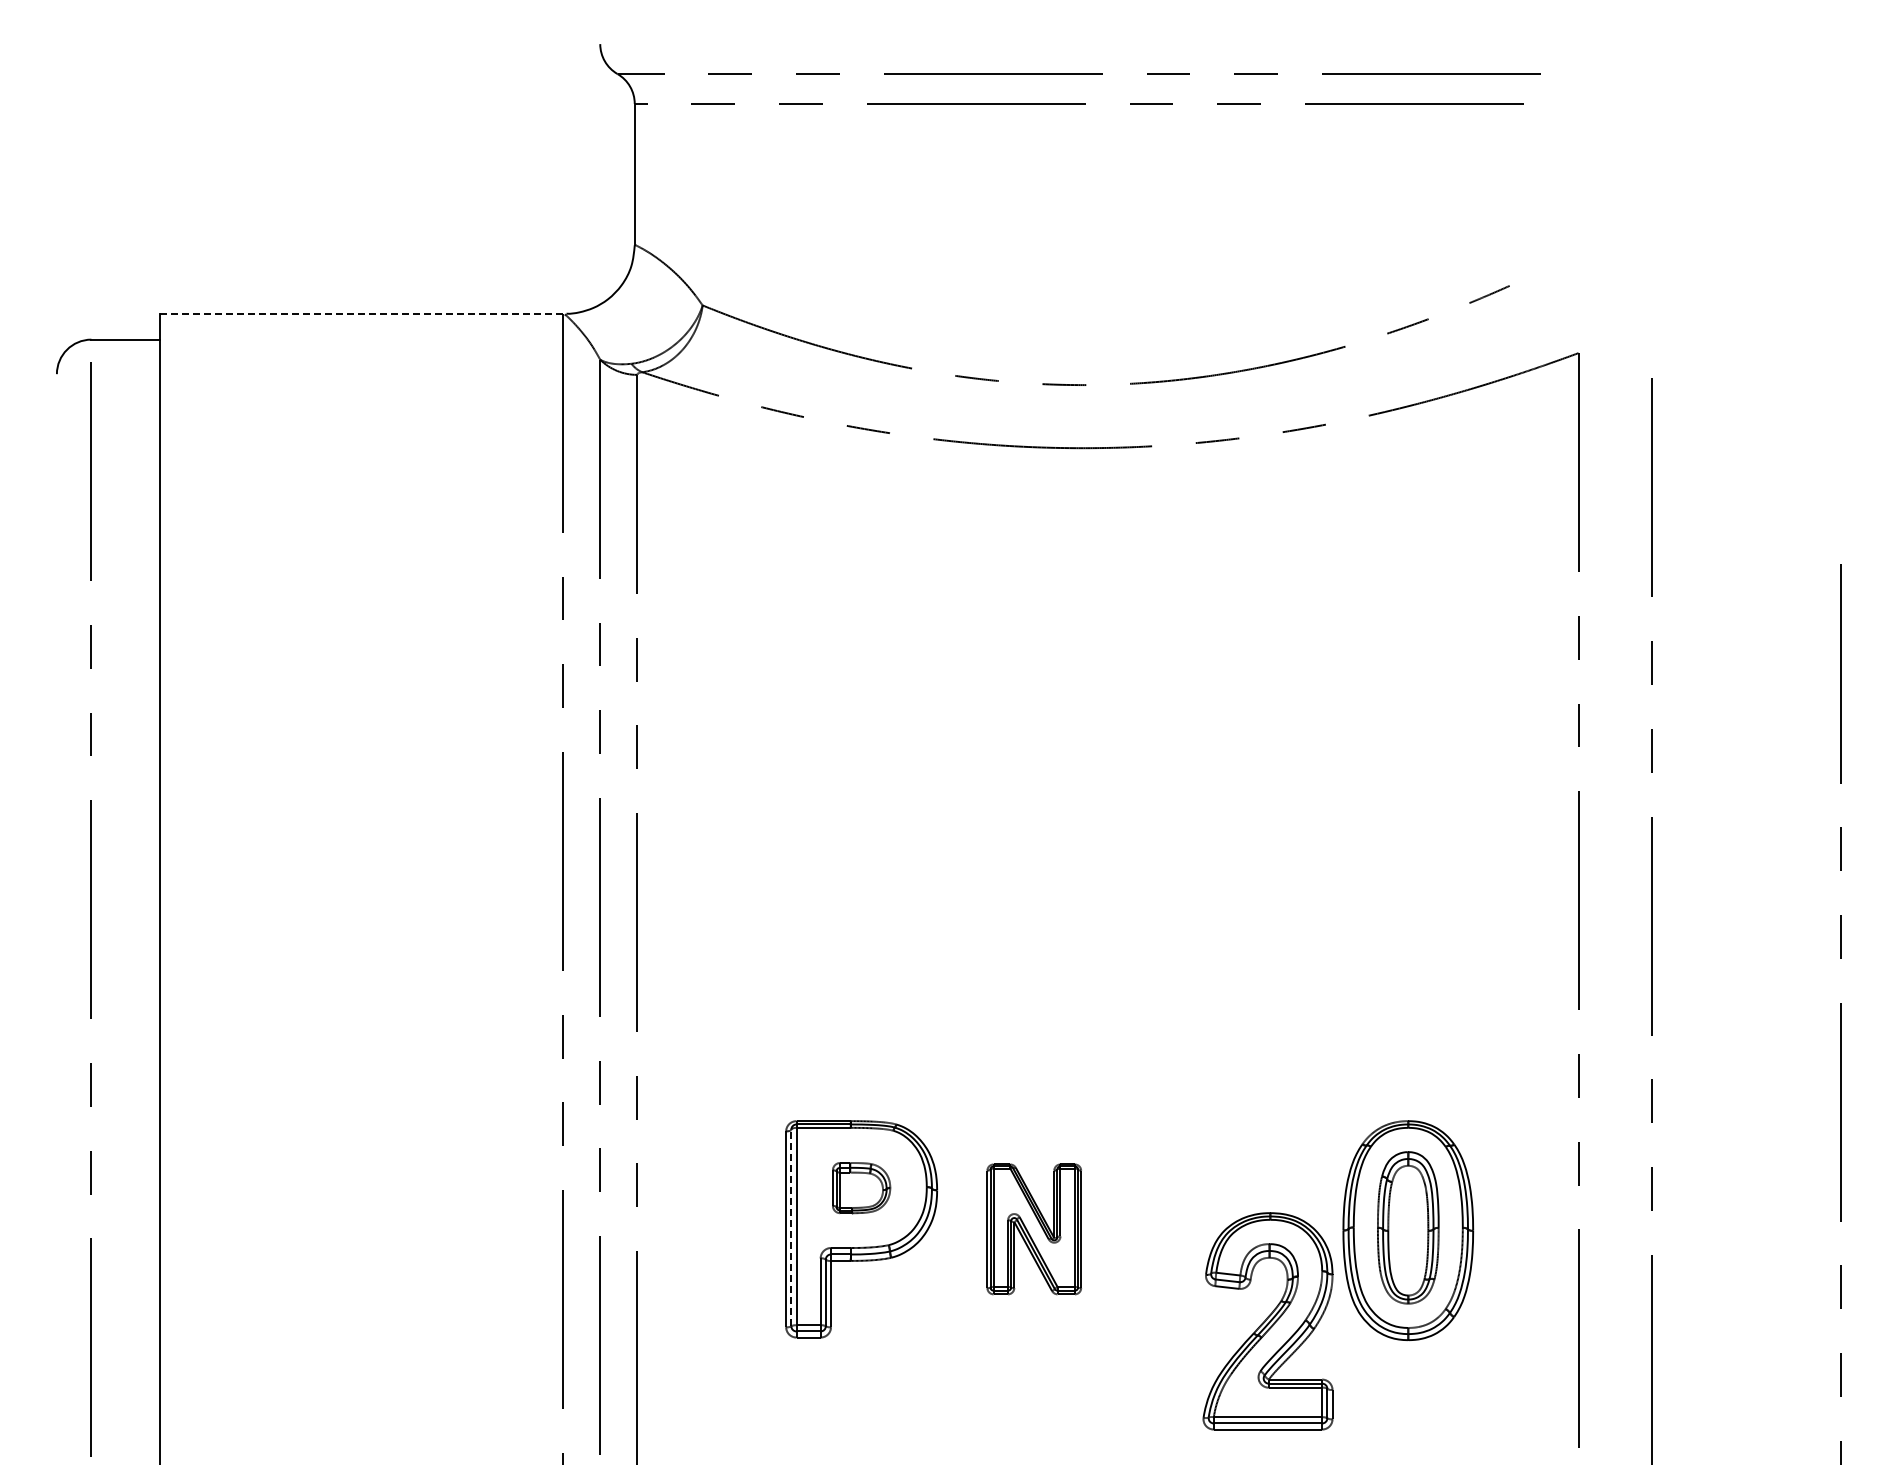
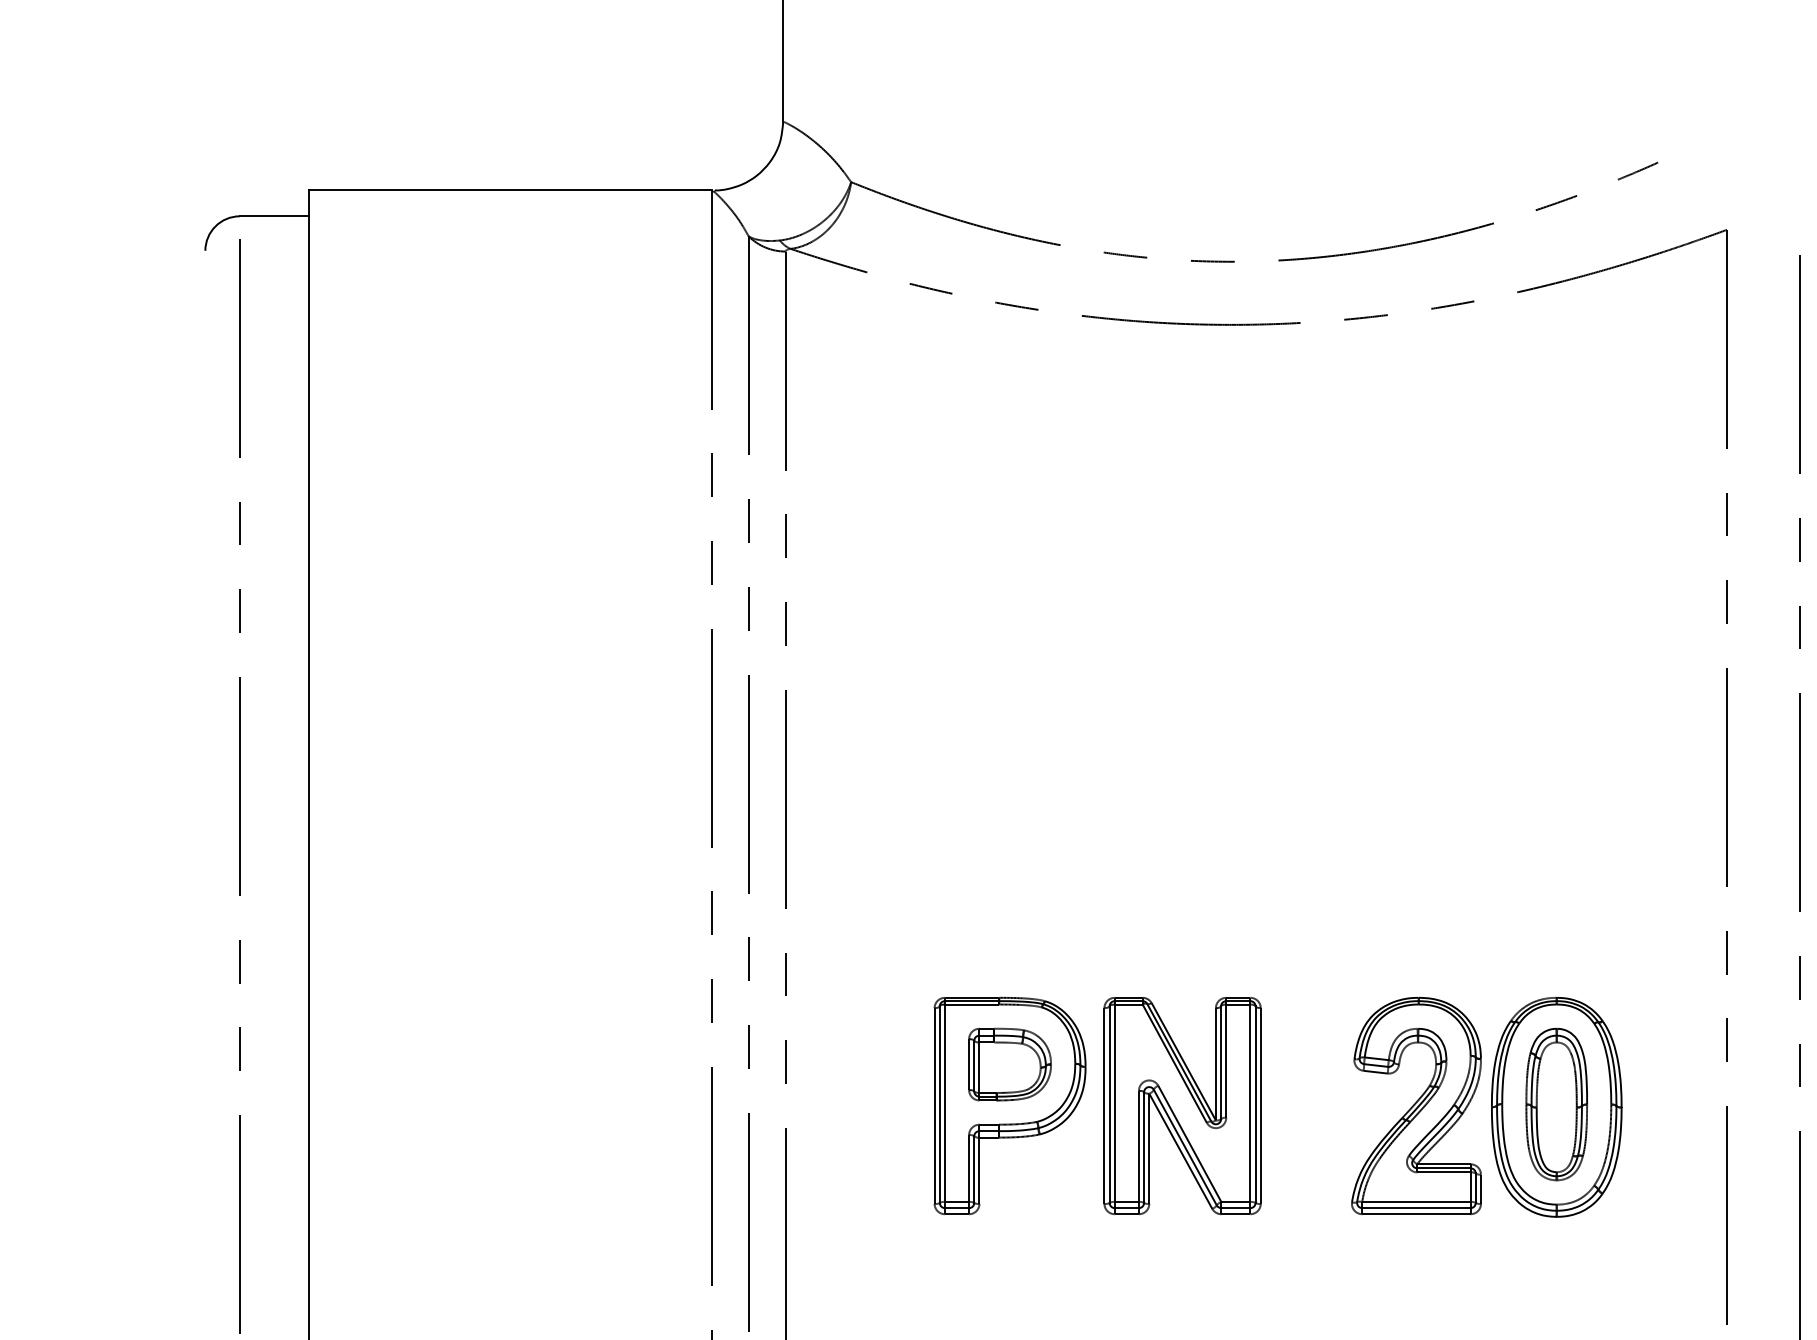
line: (361, 313) -> (509, 190), dashed -> solid
part: (861, 1188) -> (1009, 1065), size x1.43
line: (791, 1227) -> (939, 1104), dashed -> solid
part: (1034, 1229) -> (1182, 1106), size x1.67
part: (1267, 1321) -> (1415, 1106), moved

